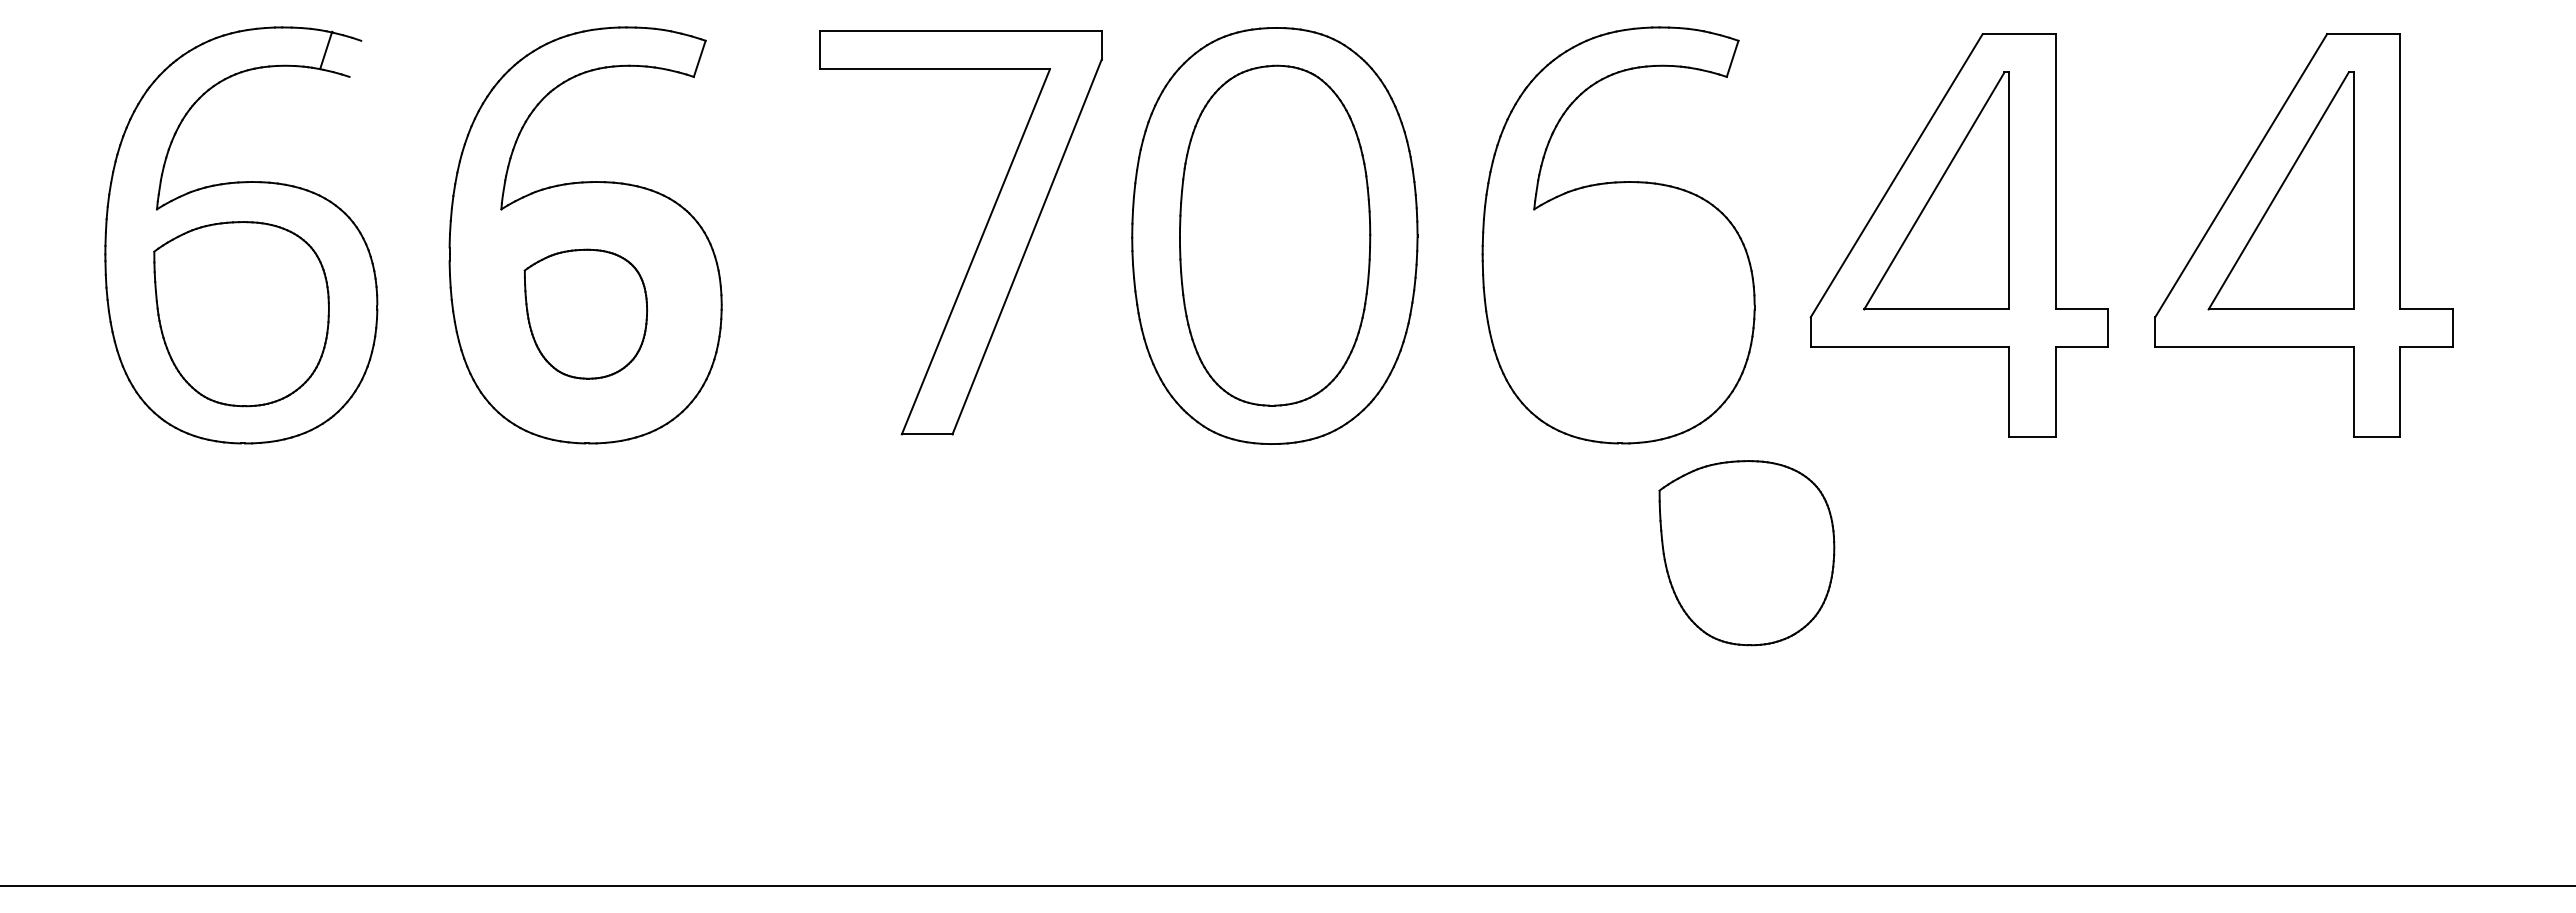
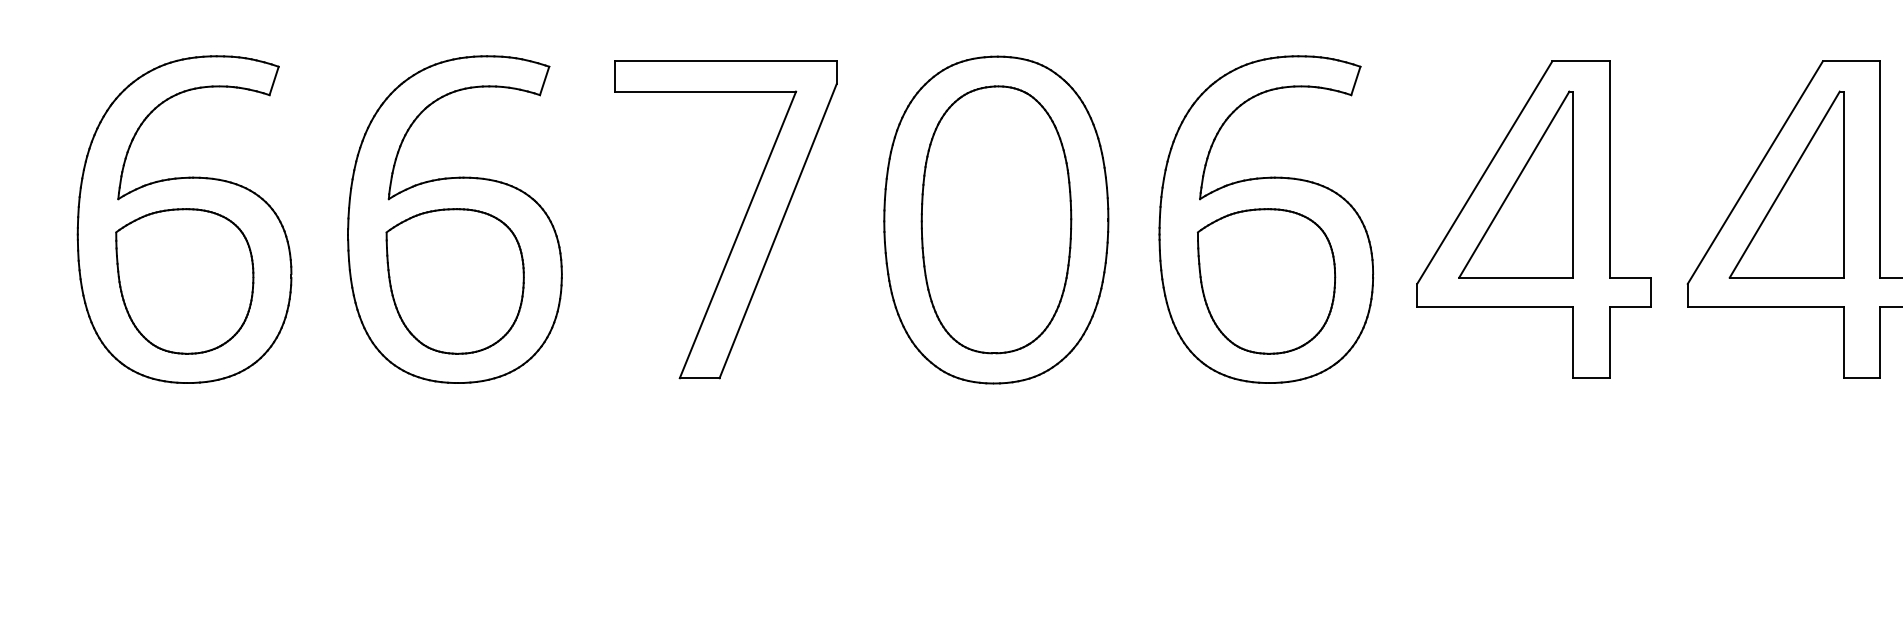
line: (326, 49) -> (274, 80), moved
part: (978, 242) -> (739, 227), moved
part: (585, 314) -> (454, 281), size x1.43
part: (1746, 553) -> (1266, 281), moved

